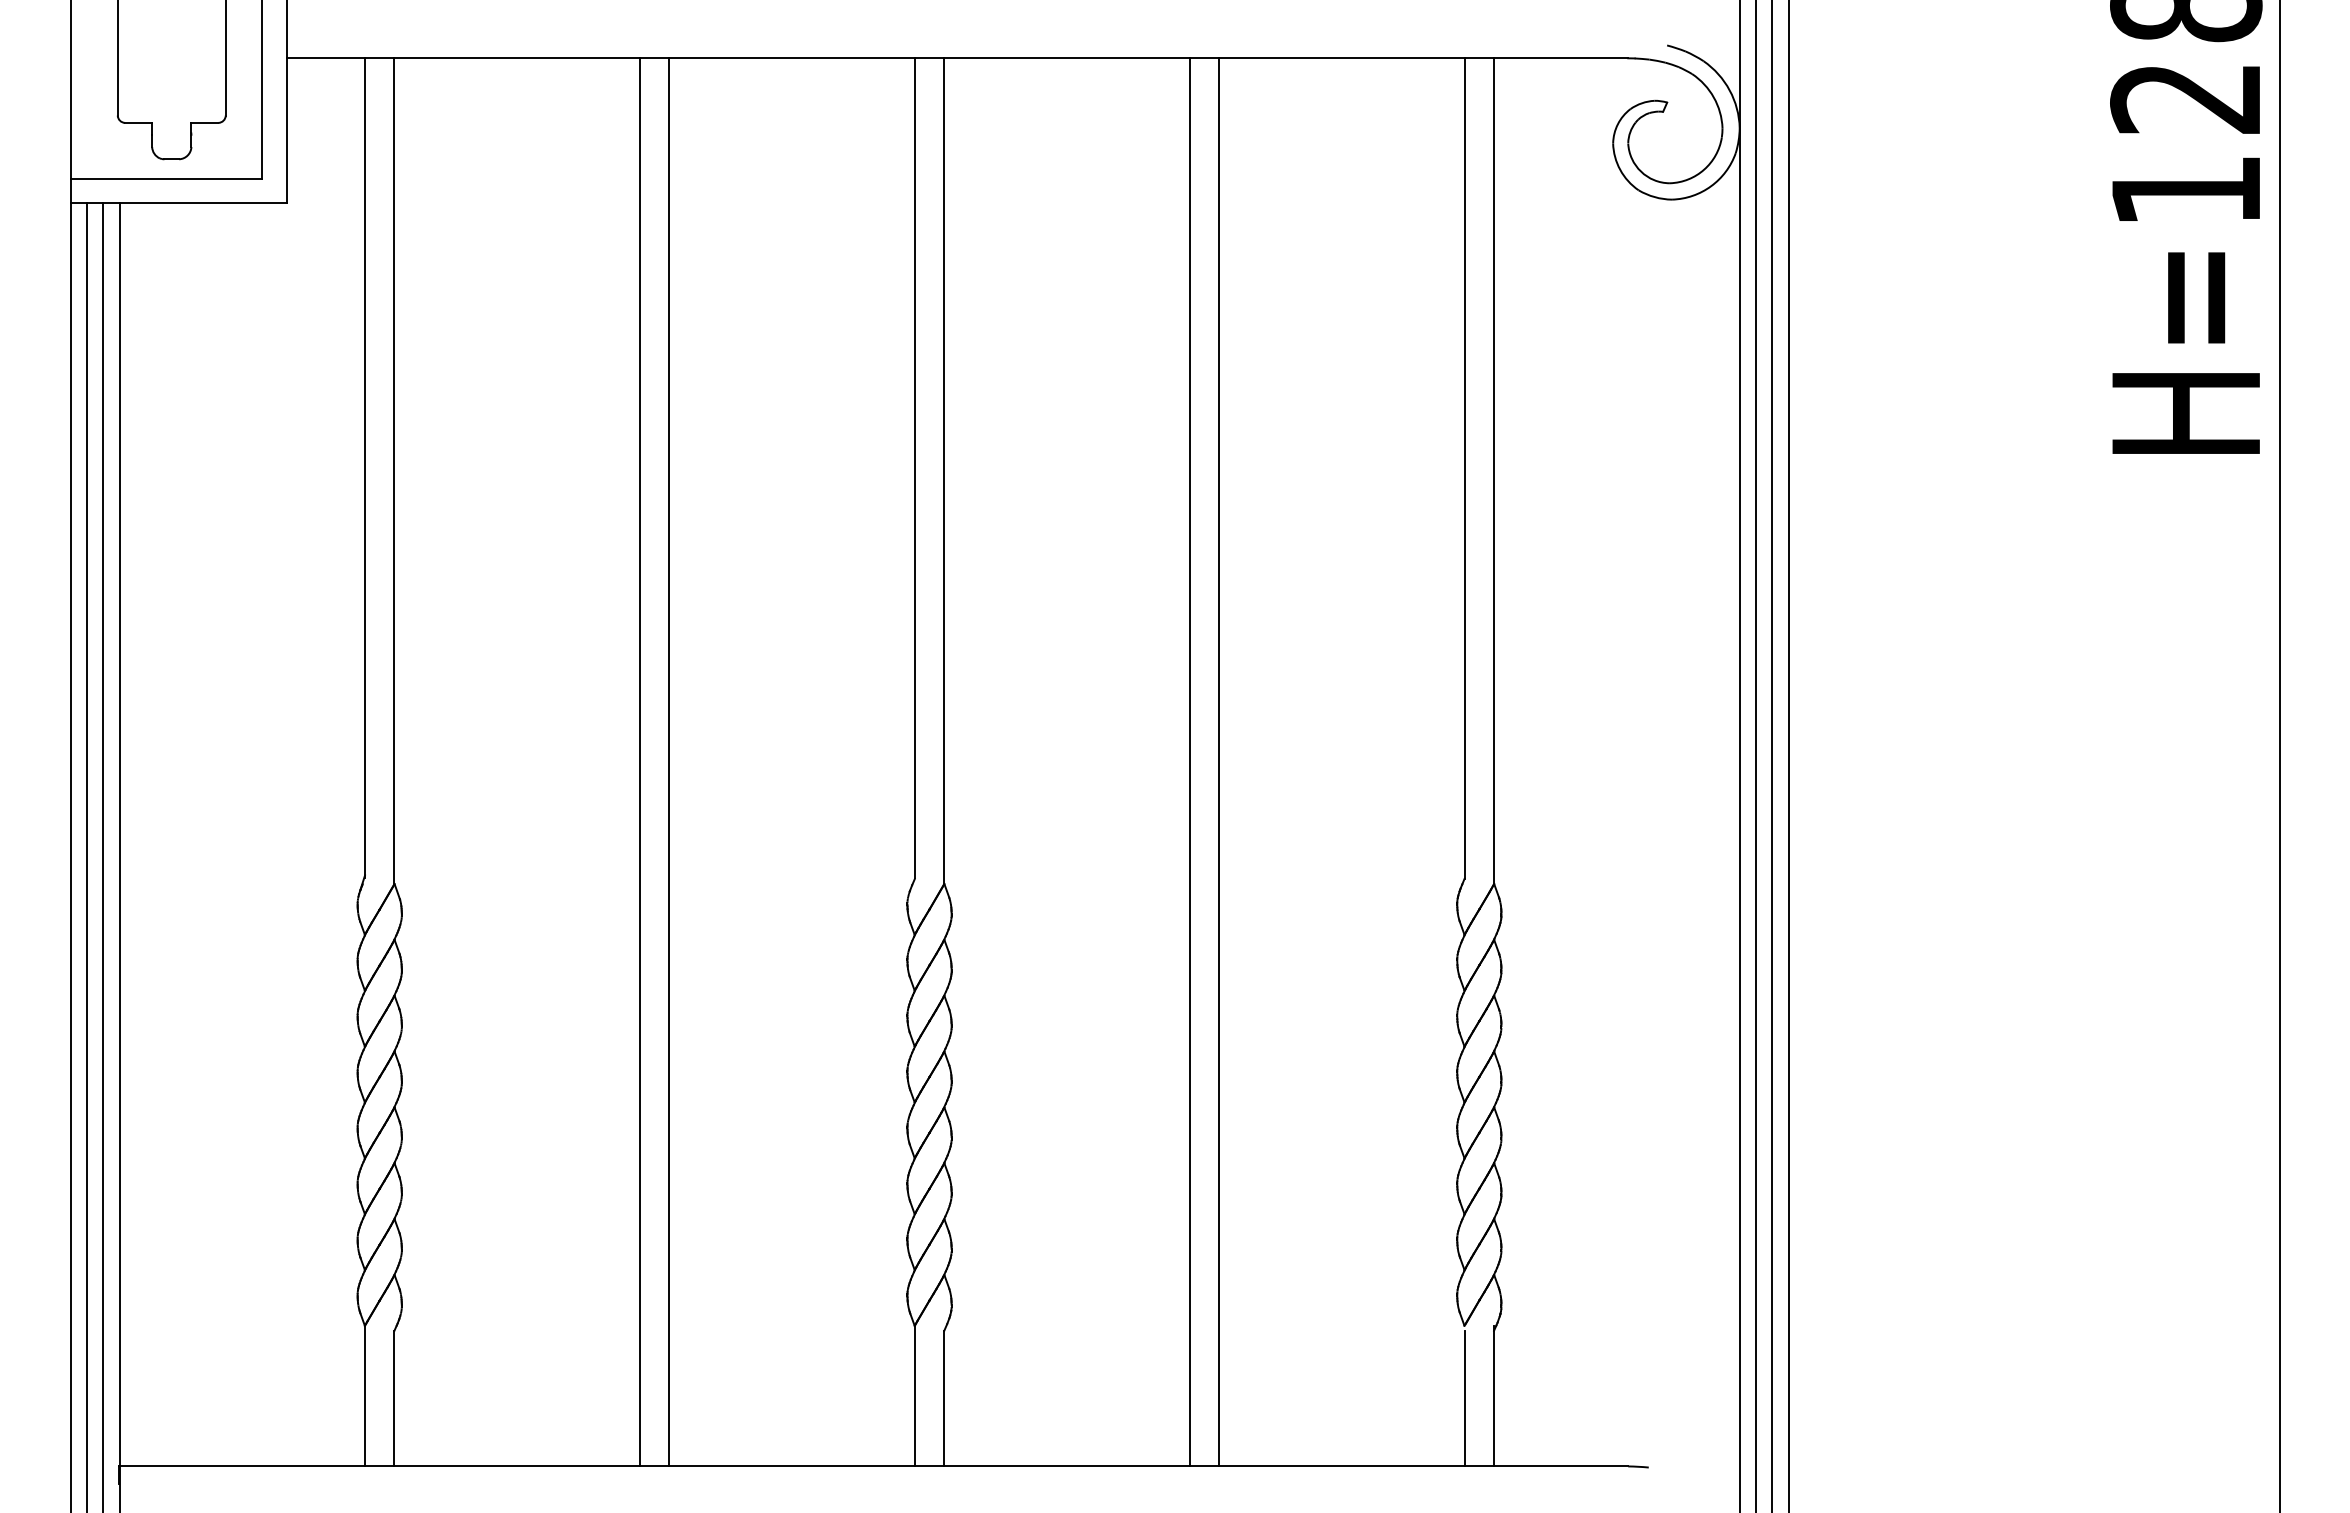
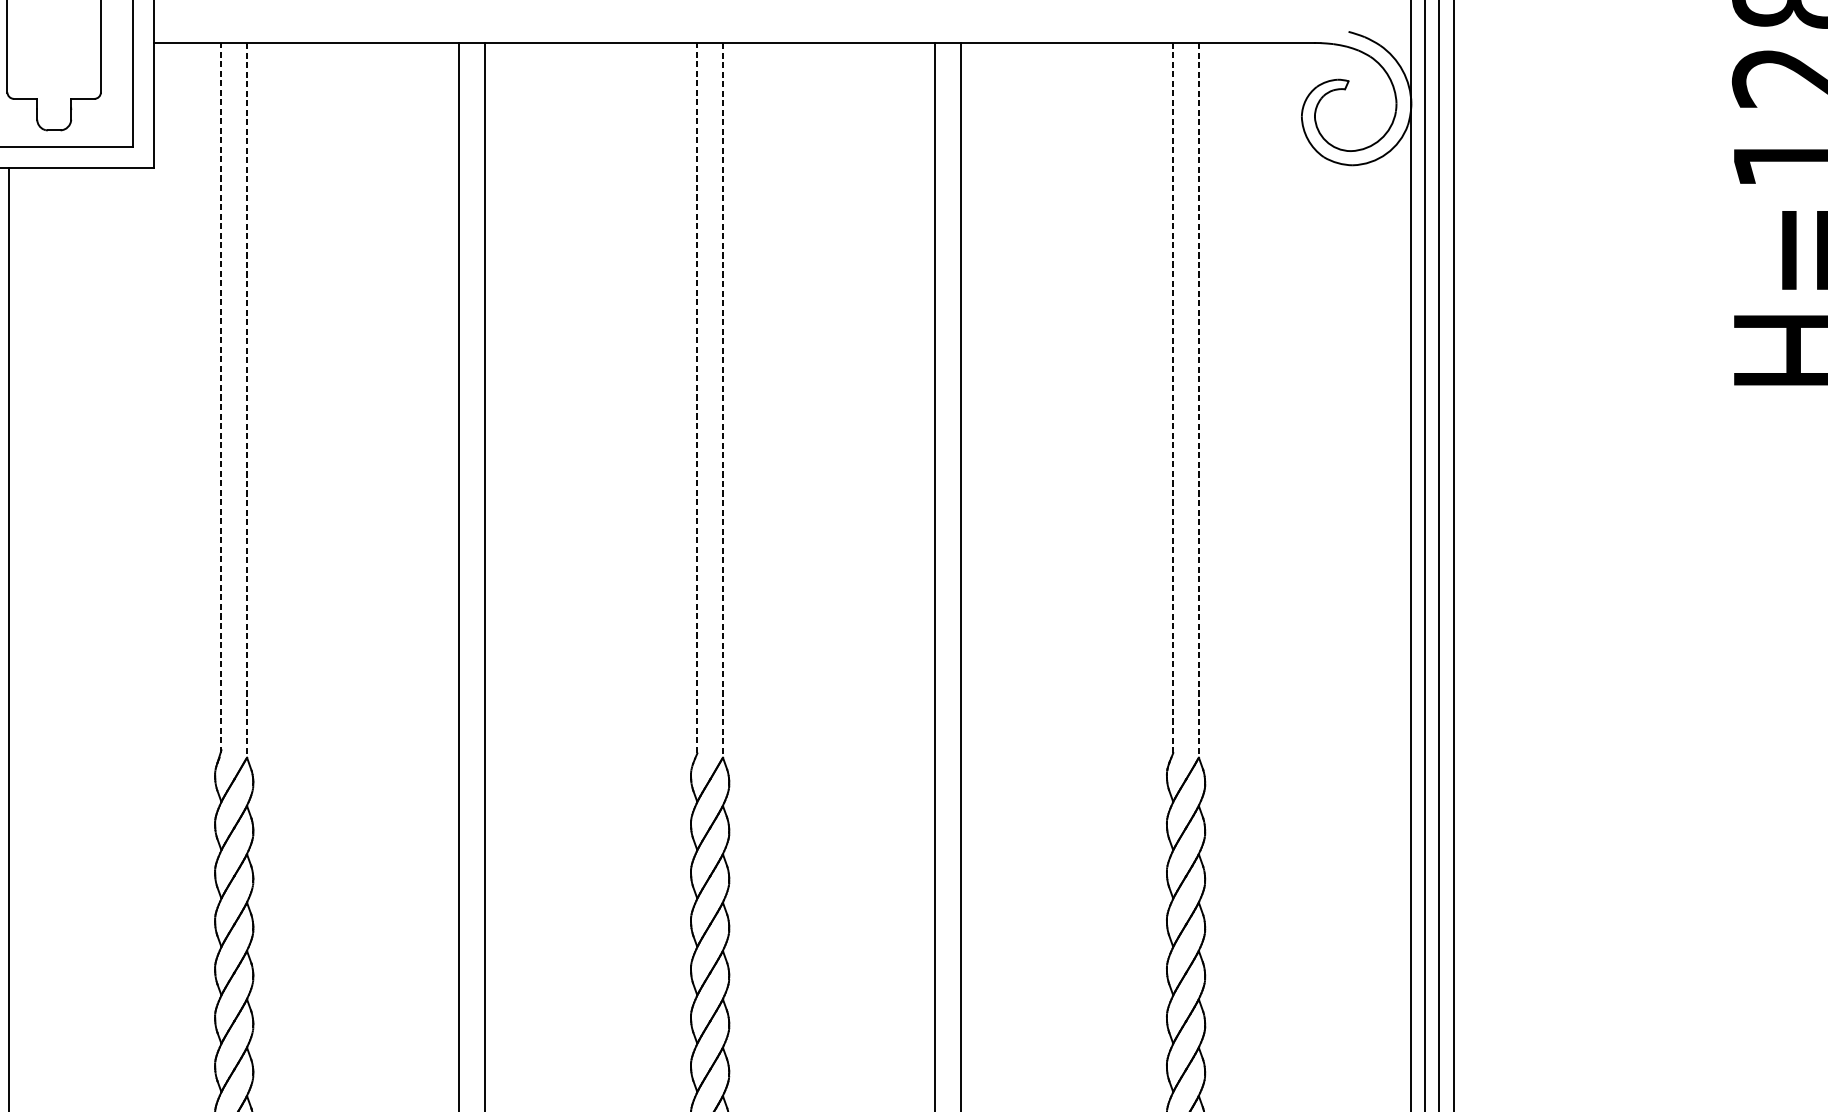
line: (365, 467) -> (221, 397), solid -> dashed
line: (914, 467) -> (697, 397), solid -> dashed
line: (1464, 468) -> (1173, 398), solid -> dashed
line: (394, 471) -> (246, 400), solid -> dashed
line: (944, 471) -> (723, 400), solid -> dashed
line: (1494, 471) -> (1199, 400), solid -> dashed

